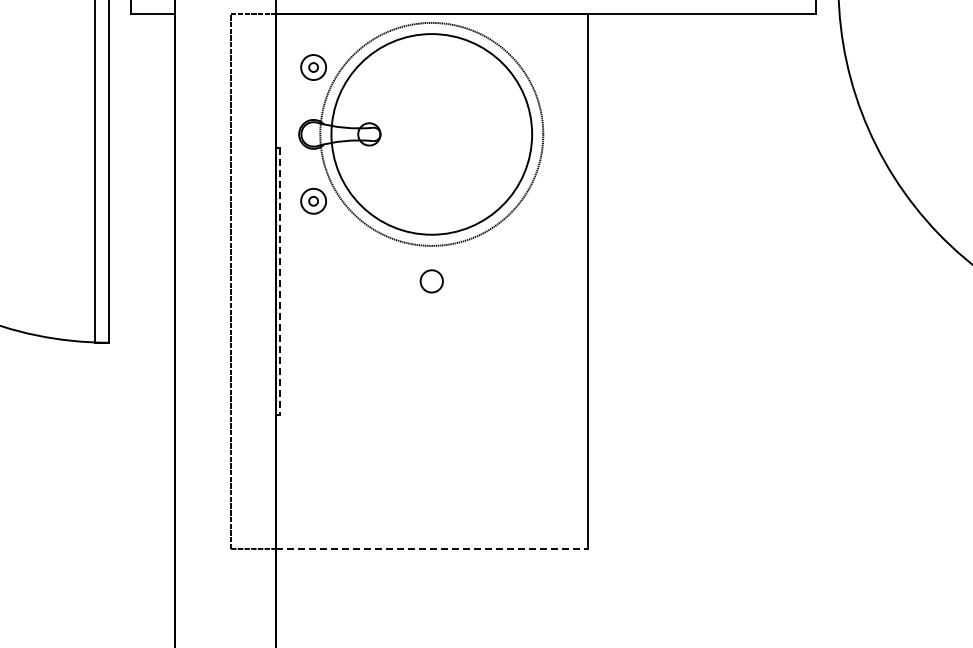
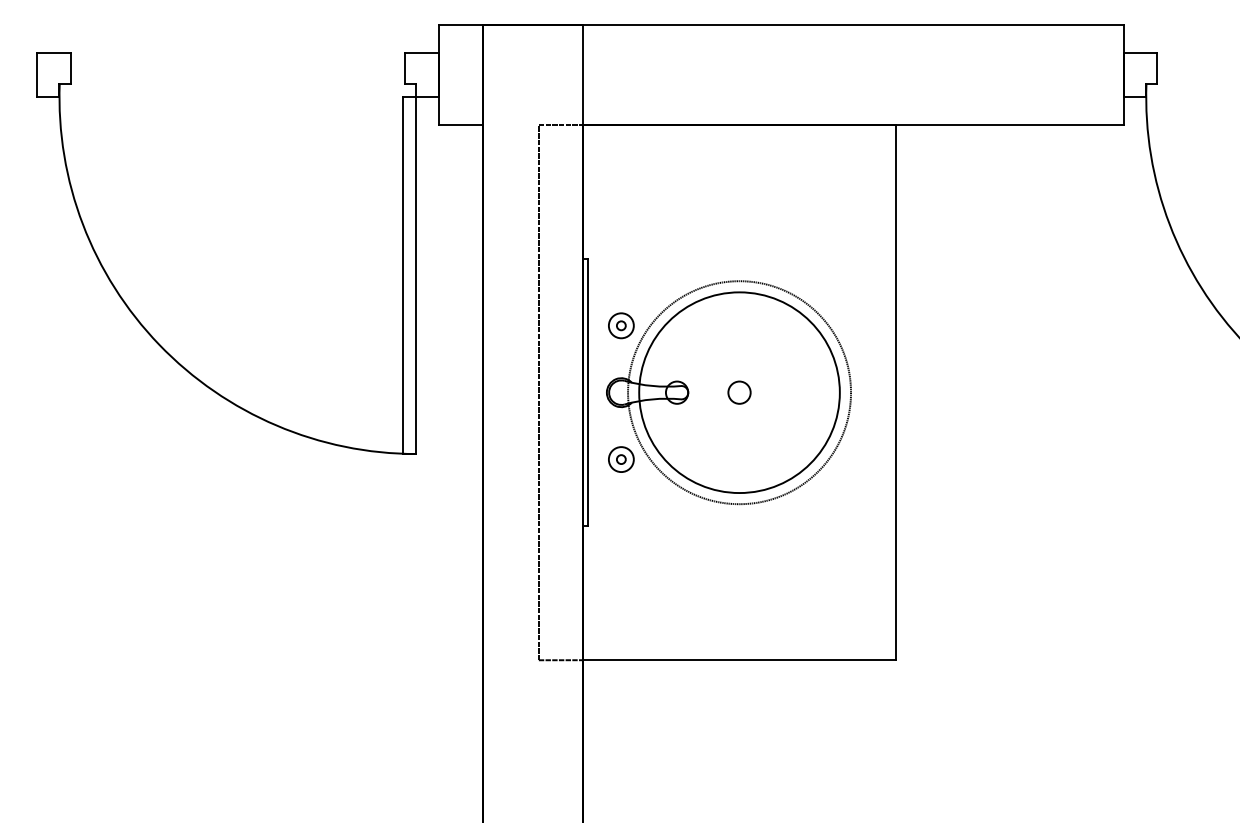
part: (420, 134) -> (728, 392), moved
line: (279, 281) -> (587, 392), dashed -> solid
line: (432, 549) -> (740, 660), dashed -> solid

